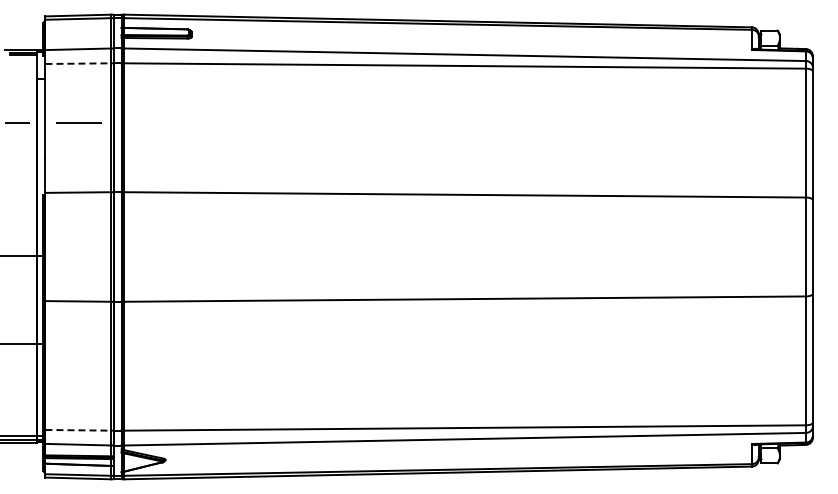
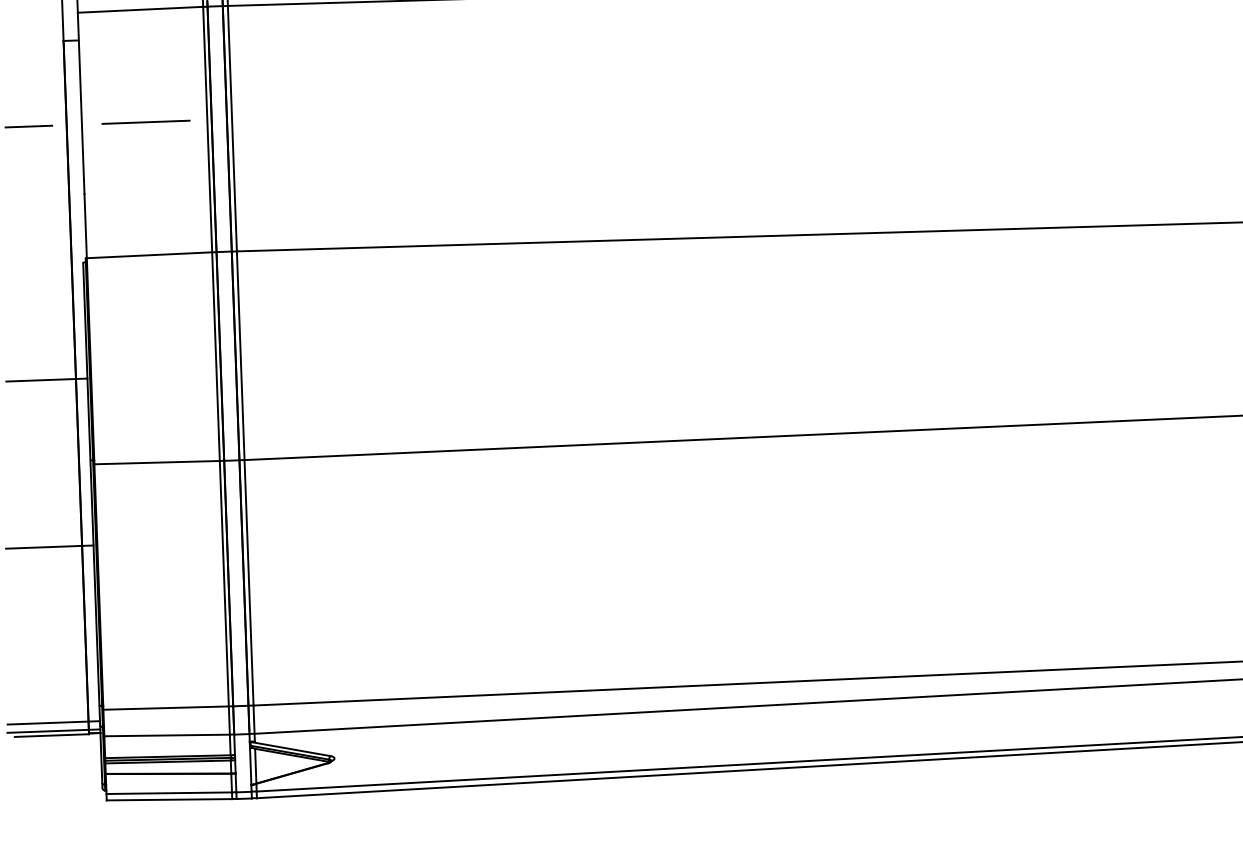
line: (78, 63) -> (140, 9), dashed -> solid
line: (78, 430) -> (166, 708), dashed -> solid

